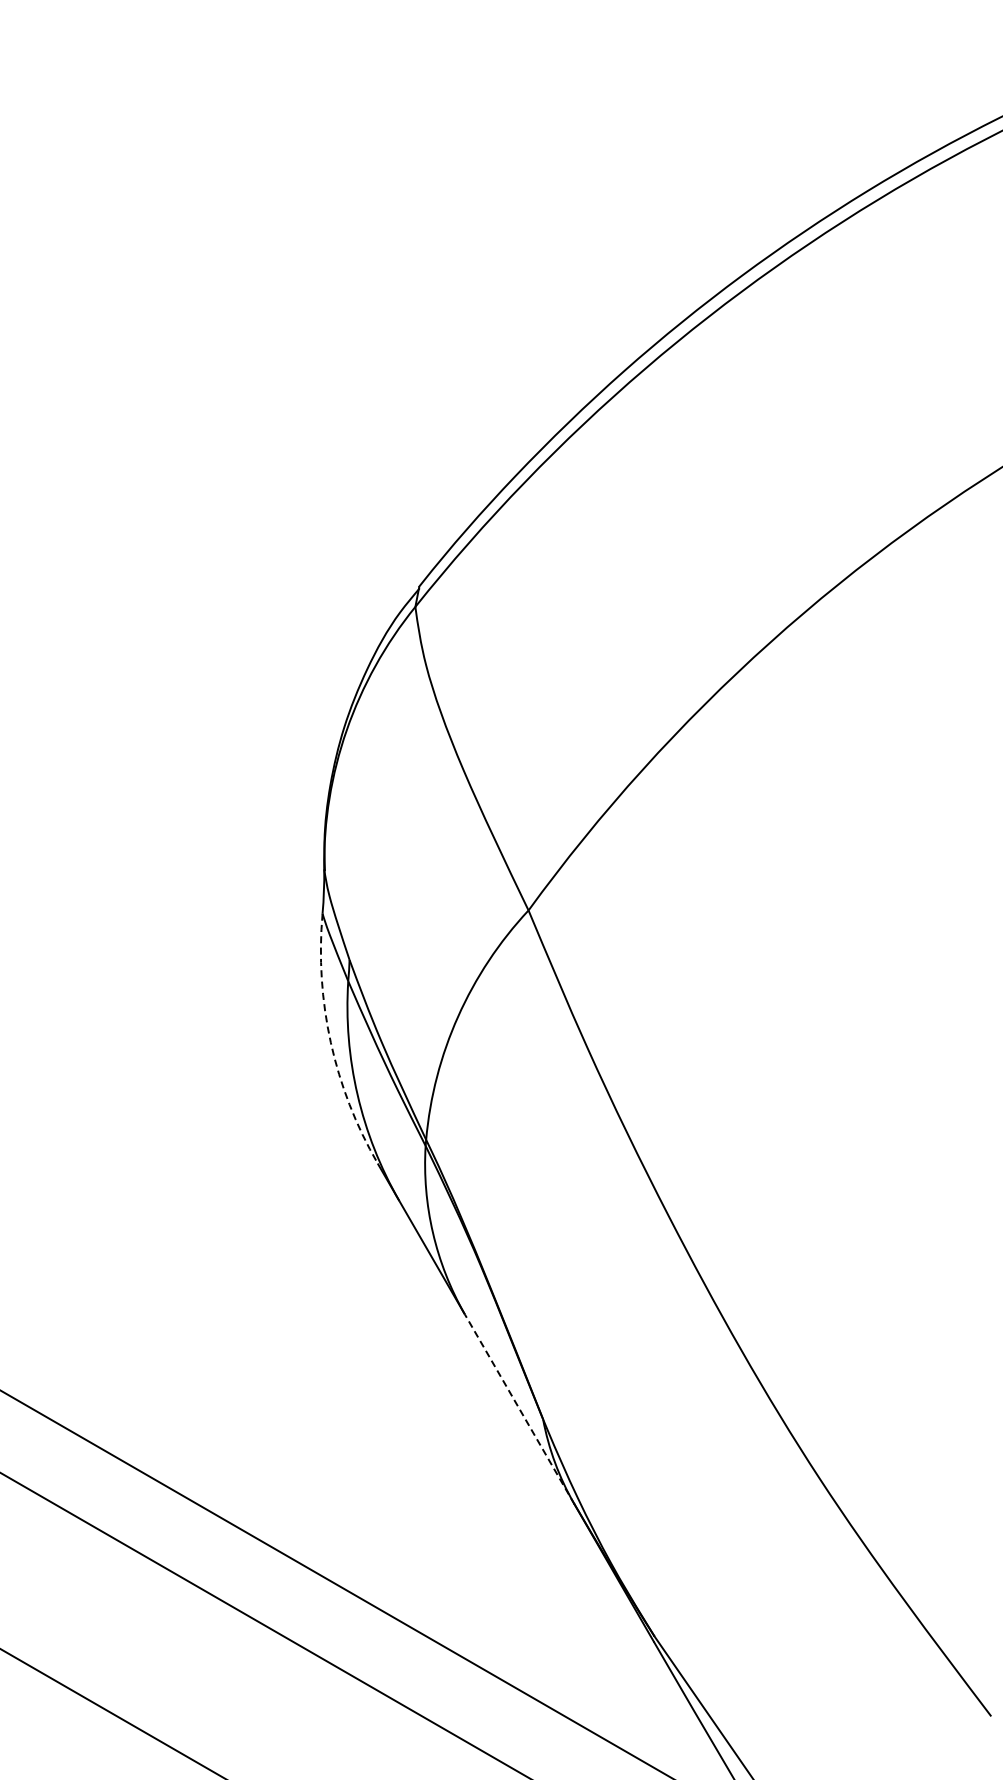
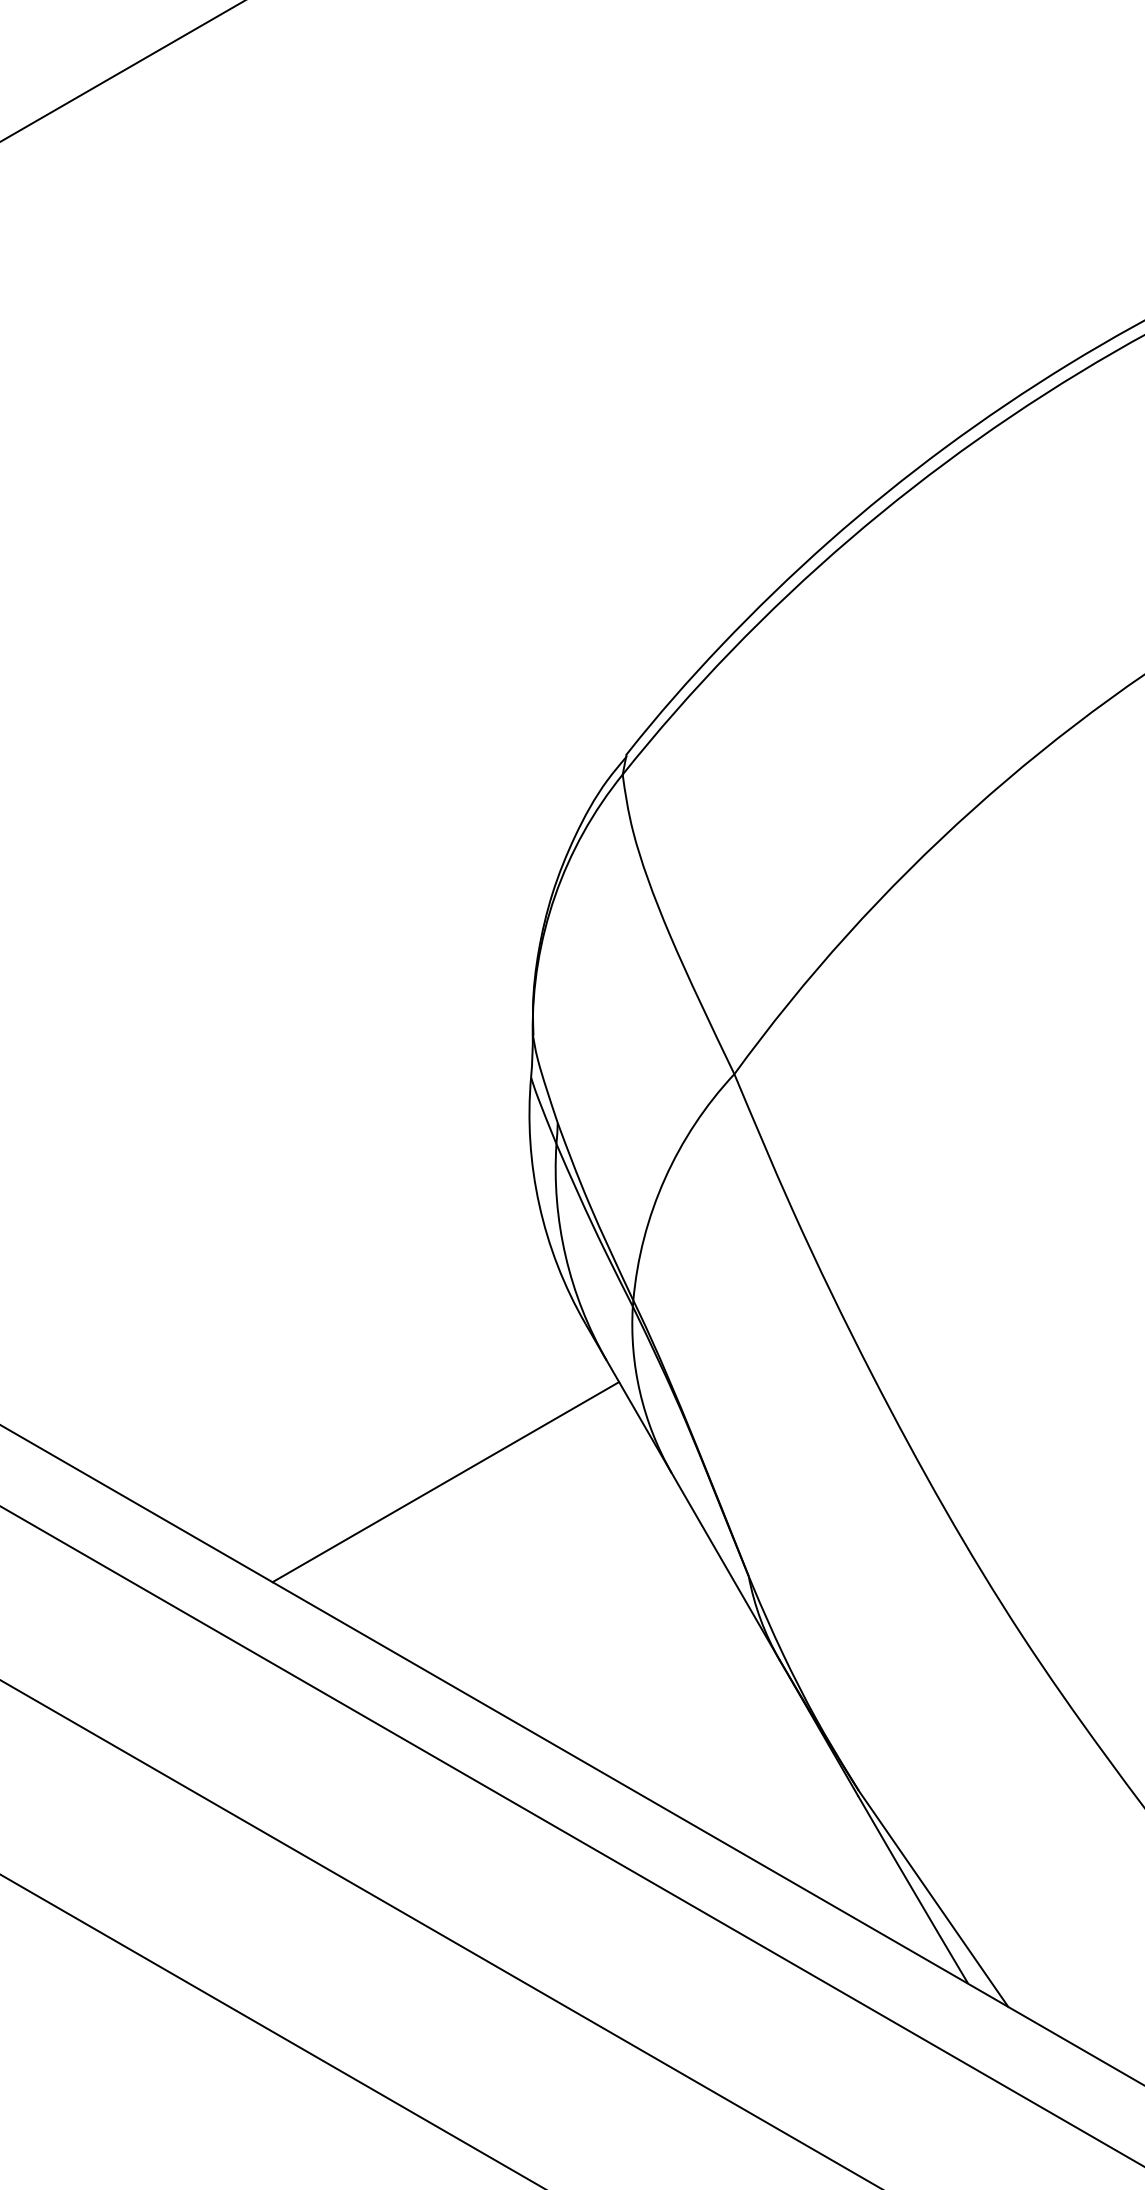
arc: (331, 1042) -> (539, 1204), dashed -> solid
line: (235, 1324) -> (445, 1482), added
line: (519, 1409) -> (725, 1566), dashed -> solid

